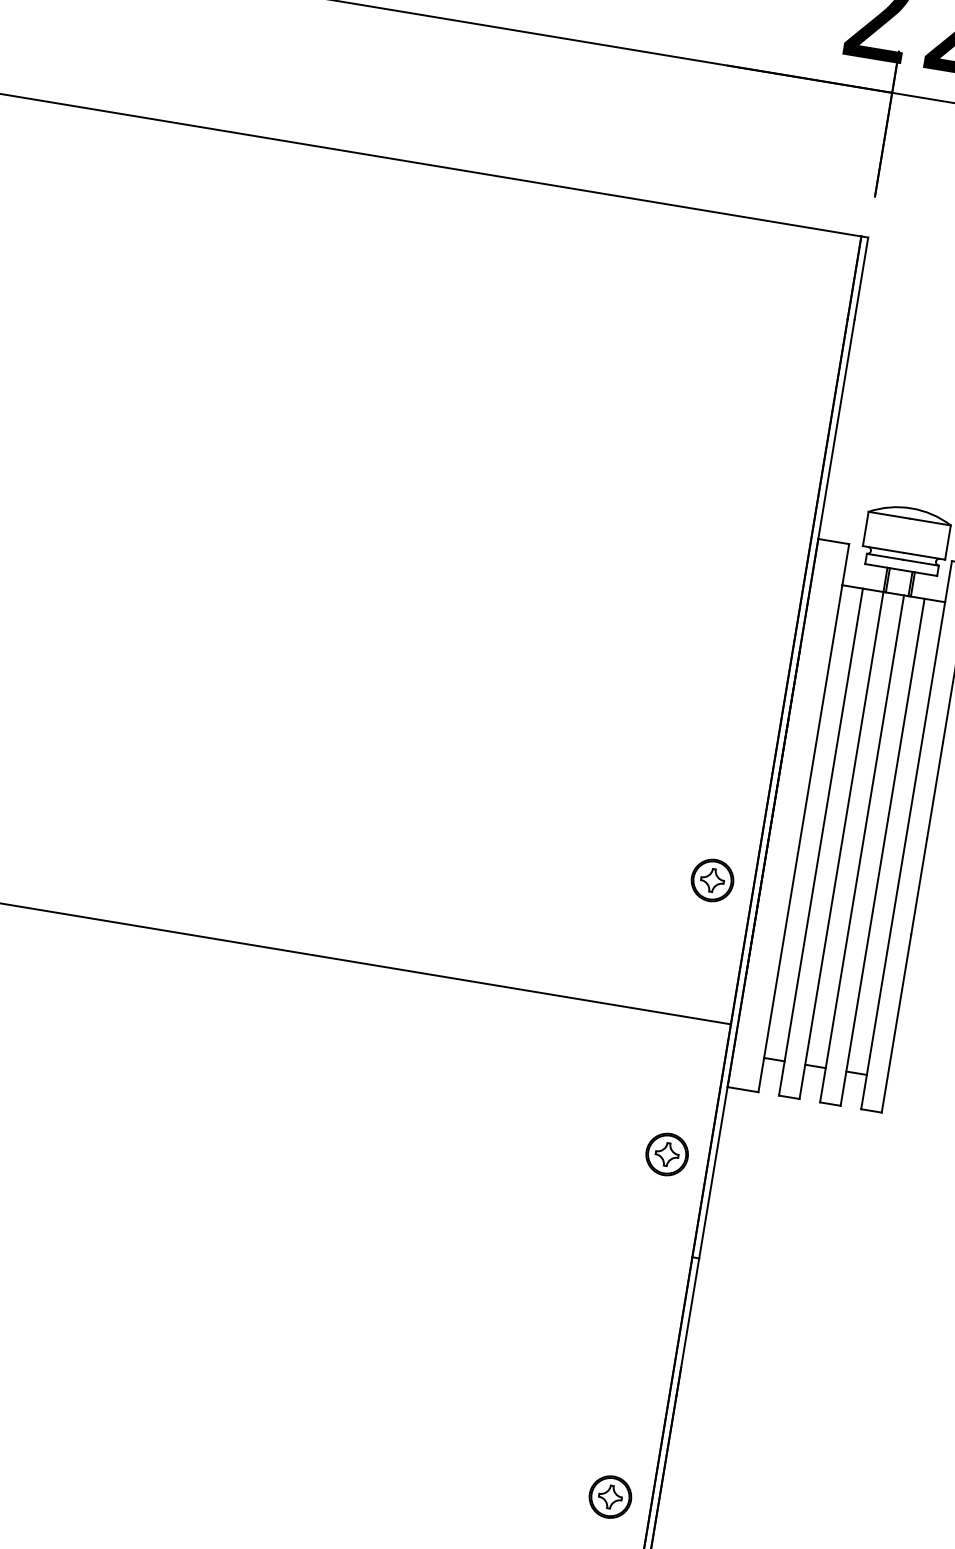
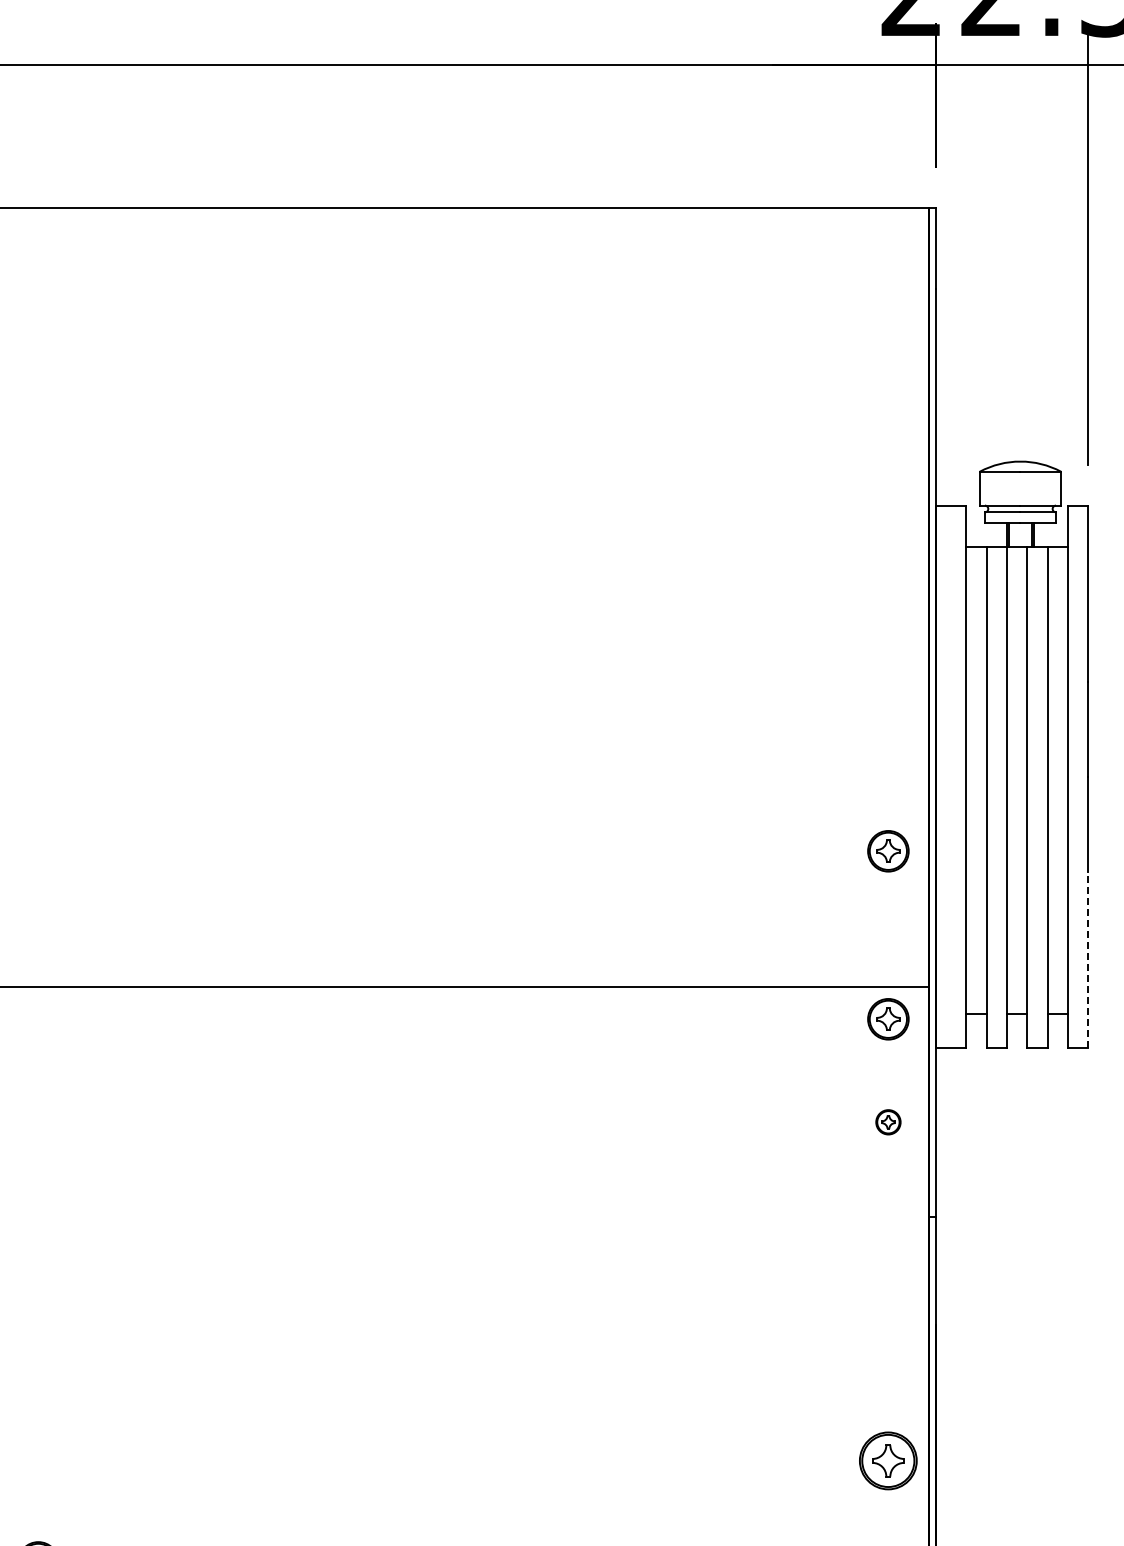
line: (896, 1023) -> (1088, 959), solid -> dashed
part: (684, 1050) -> (888, 1019), added
part: (667, 1154) -> (888, 1122), size x0.6
part: (610, 1496) -> (888, 1460), size x1.4

